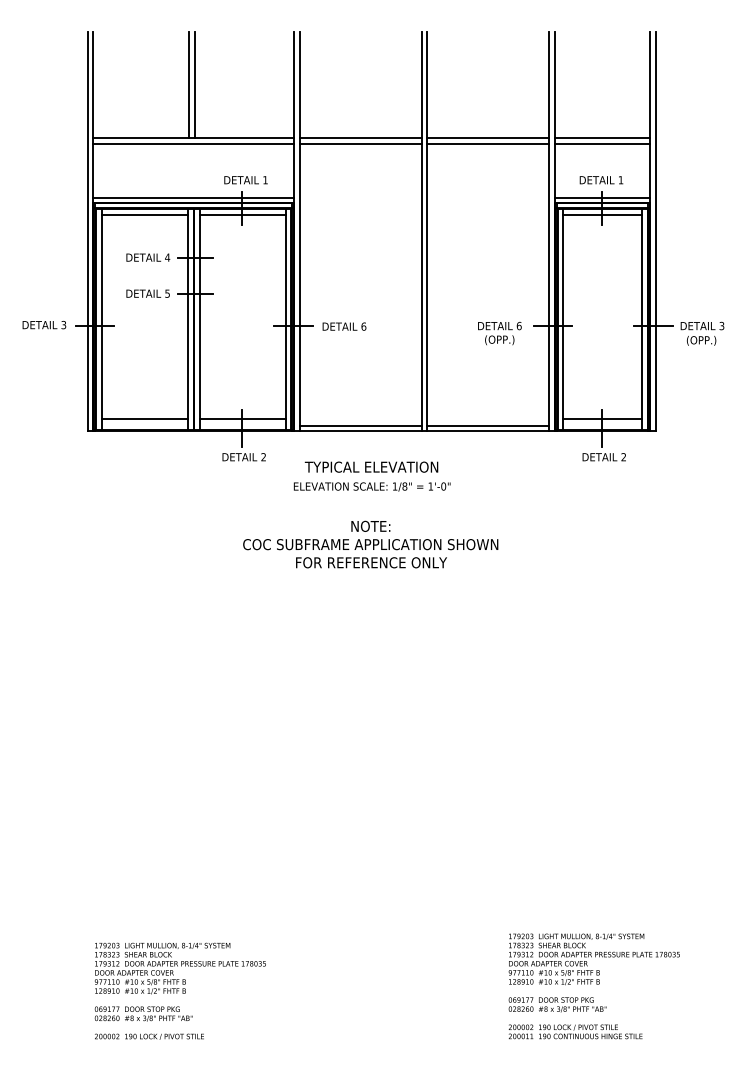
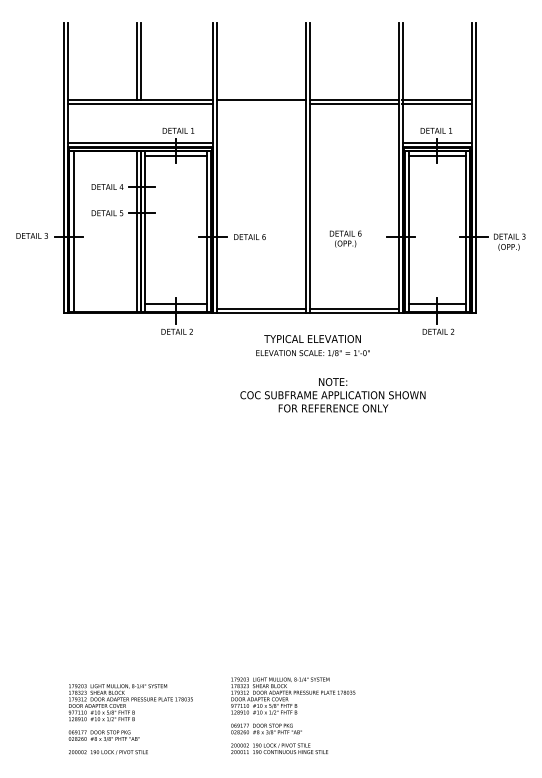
line: (360, 143) -> (261, 104), removed
line: (144, 214) -> (104, 155), removed
text: (499, 332) -> (345, 238), moved
line: (144, 419) -> (104, 304), removed
text: (371, 476) -> (312, 345), moved
text: (370, 544) -> (332, 395), moved
text: (594, 985) -> (293, 715), moved

